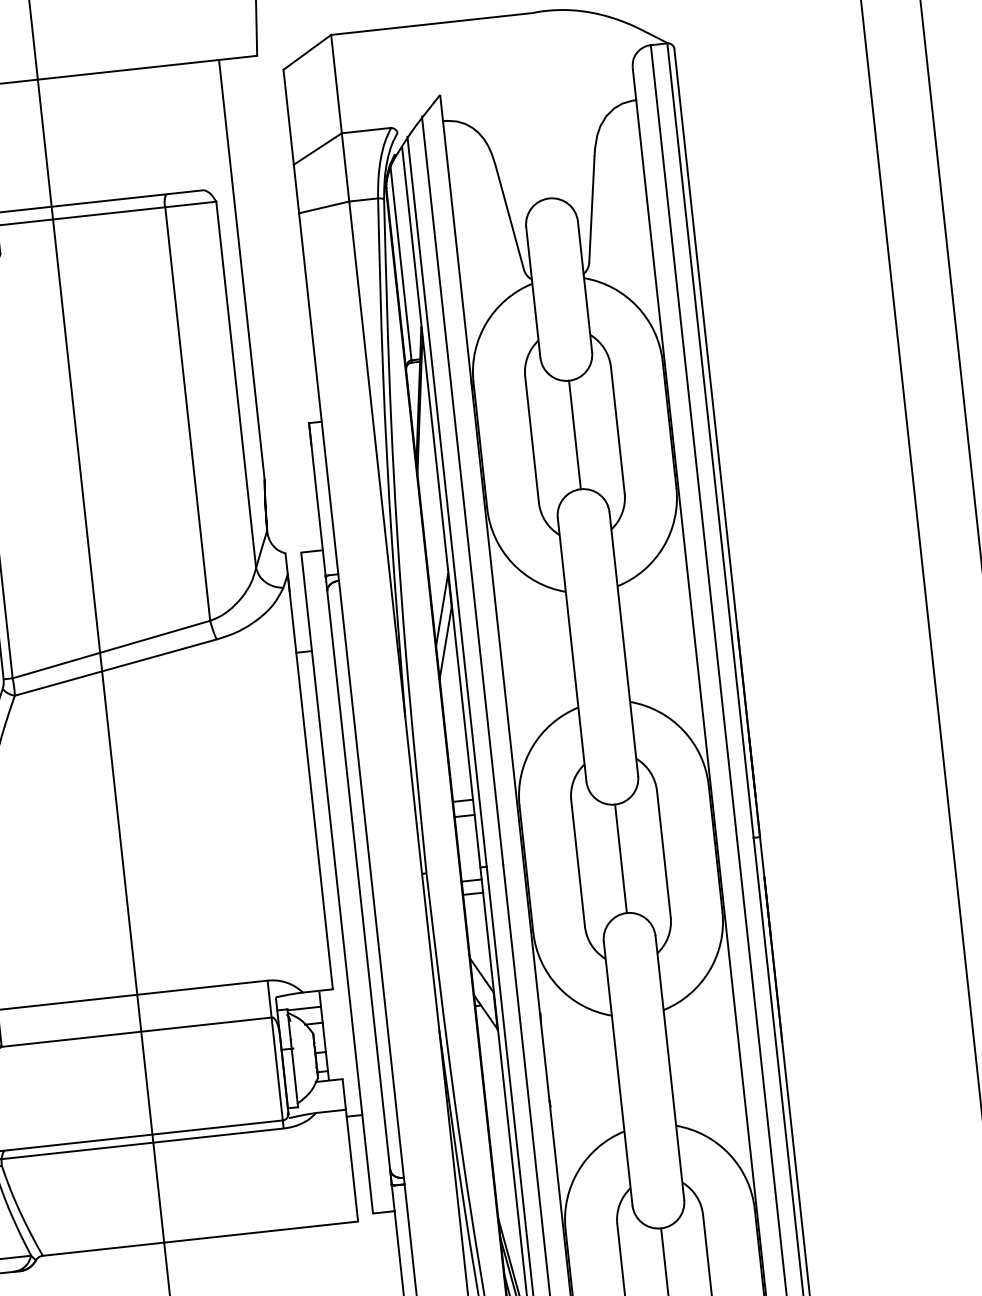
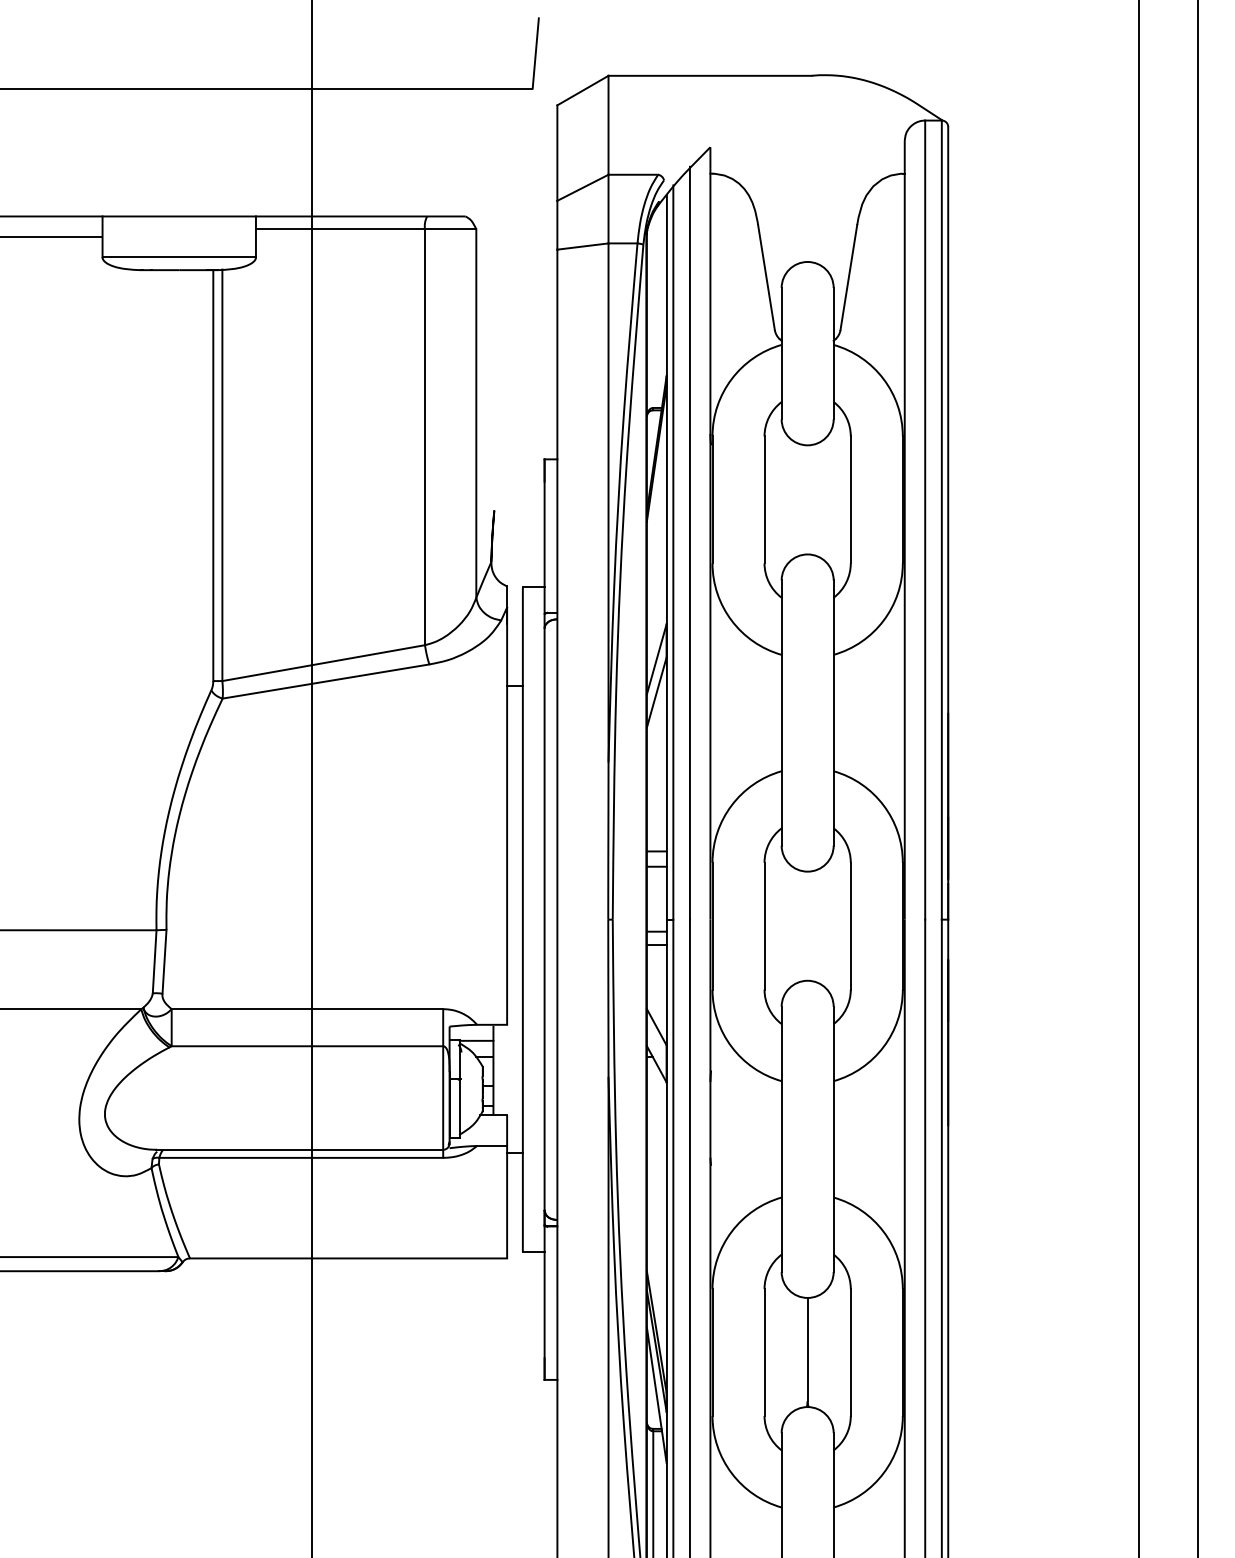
line: (401, 263) -> (653, 310), removed
line: (241, 269) -> (494, 299), removed
line: (574, 434) -> (807, 499), removed
line: (620, 858) -> (807, 925), removed

